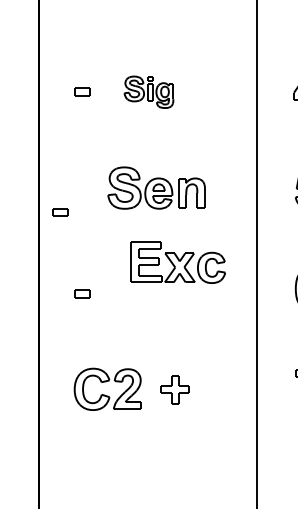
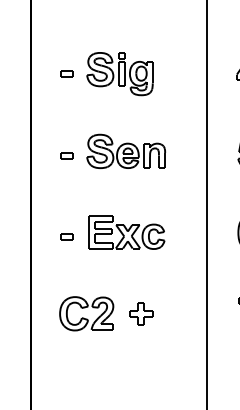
part: (148, 92) -> (119, 74), size x1.67
part: (60, 212) -> (66, 155), moved
part: (177, 262) -> (126, 232), moved

